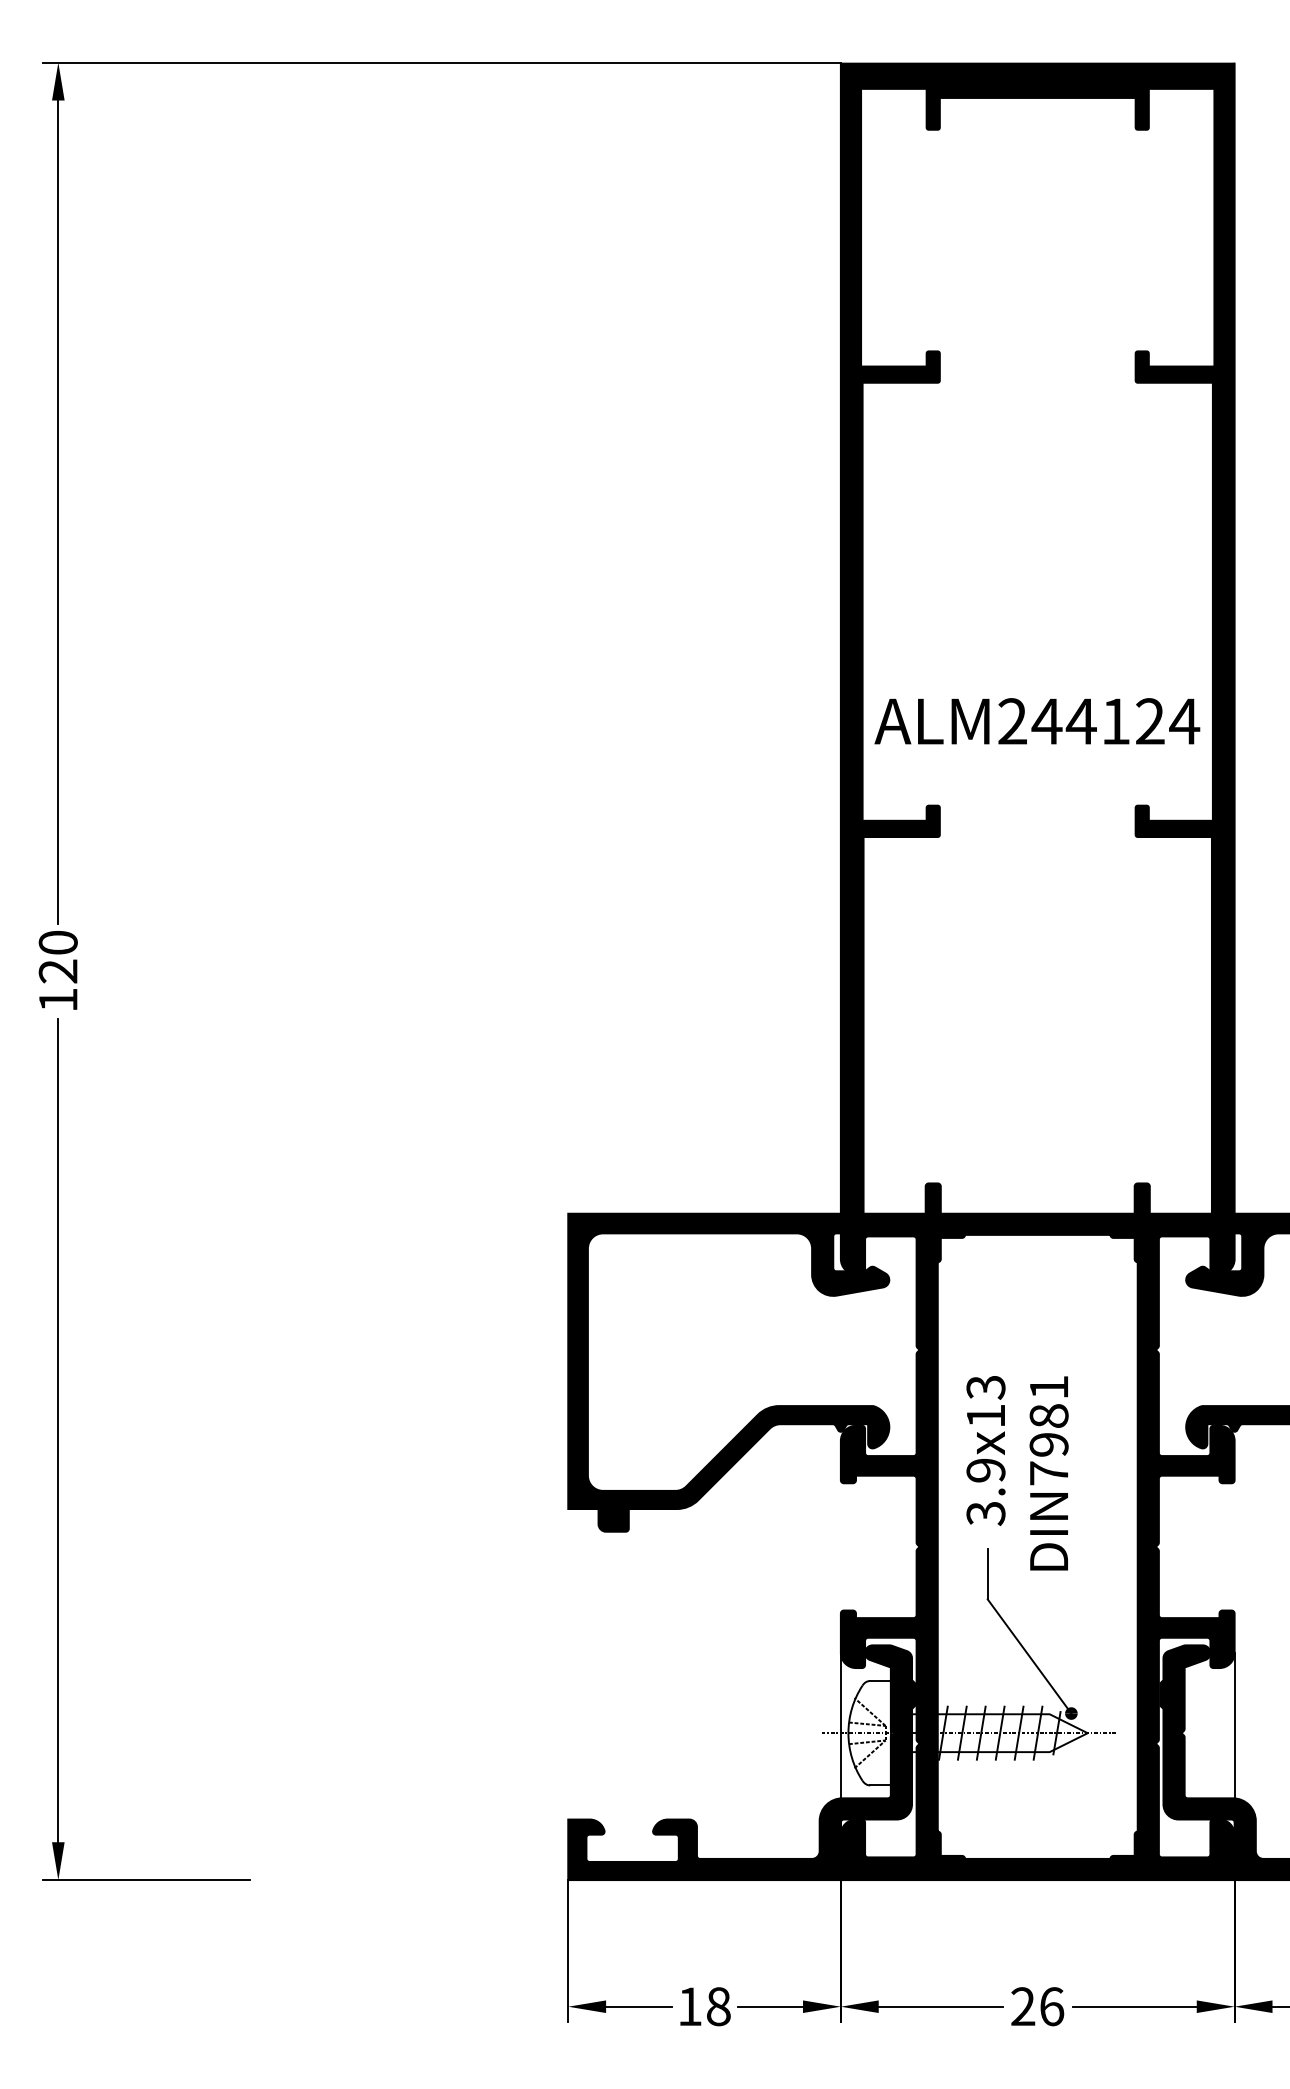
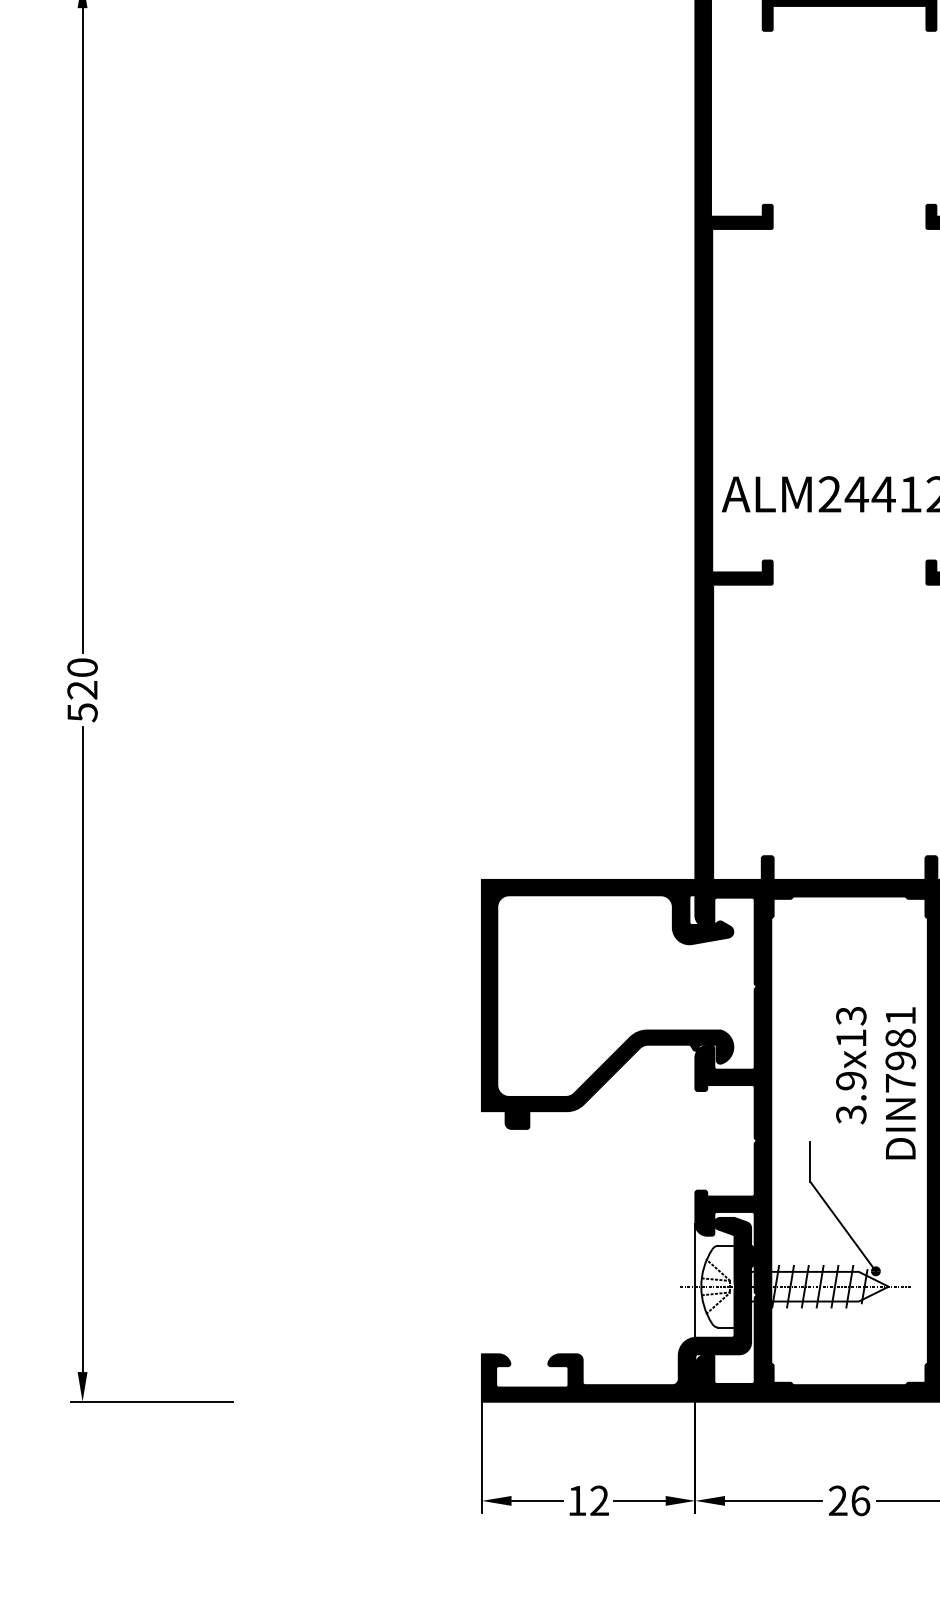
text: (58, 1000) -> (82, 712), 120 -> 520
text: (1017, 1473) -> (875, 1083), moved
text: (718, 2006) -> (599, 1500), 18 -> 12

